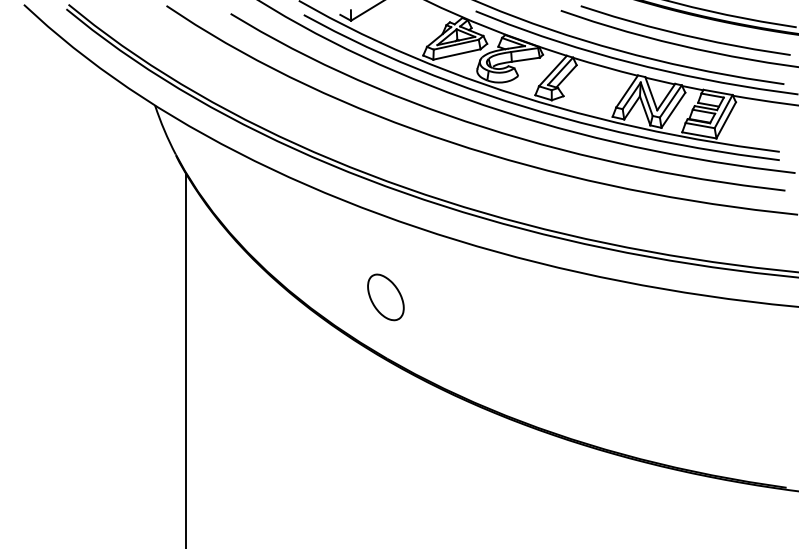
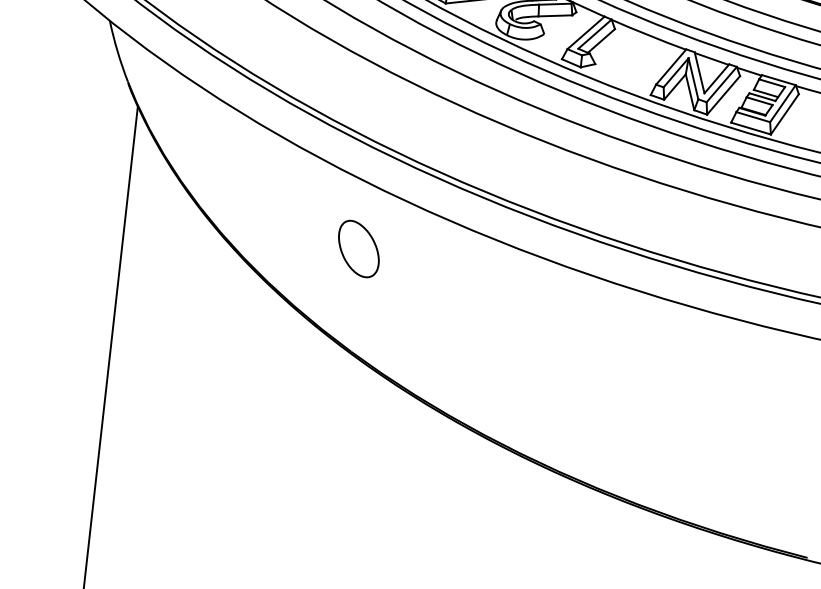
part: (385, 297) -> (358, 249), moved

